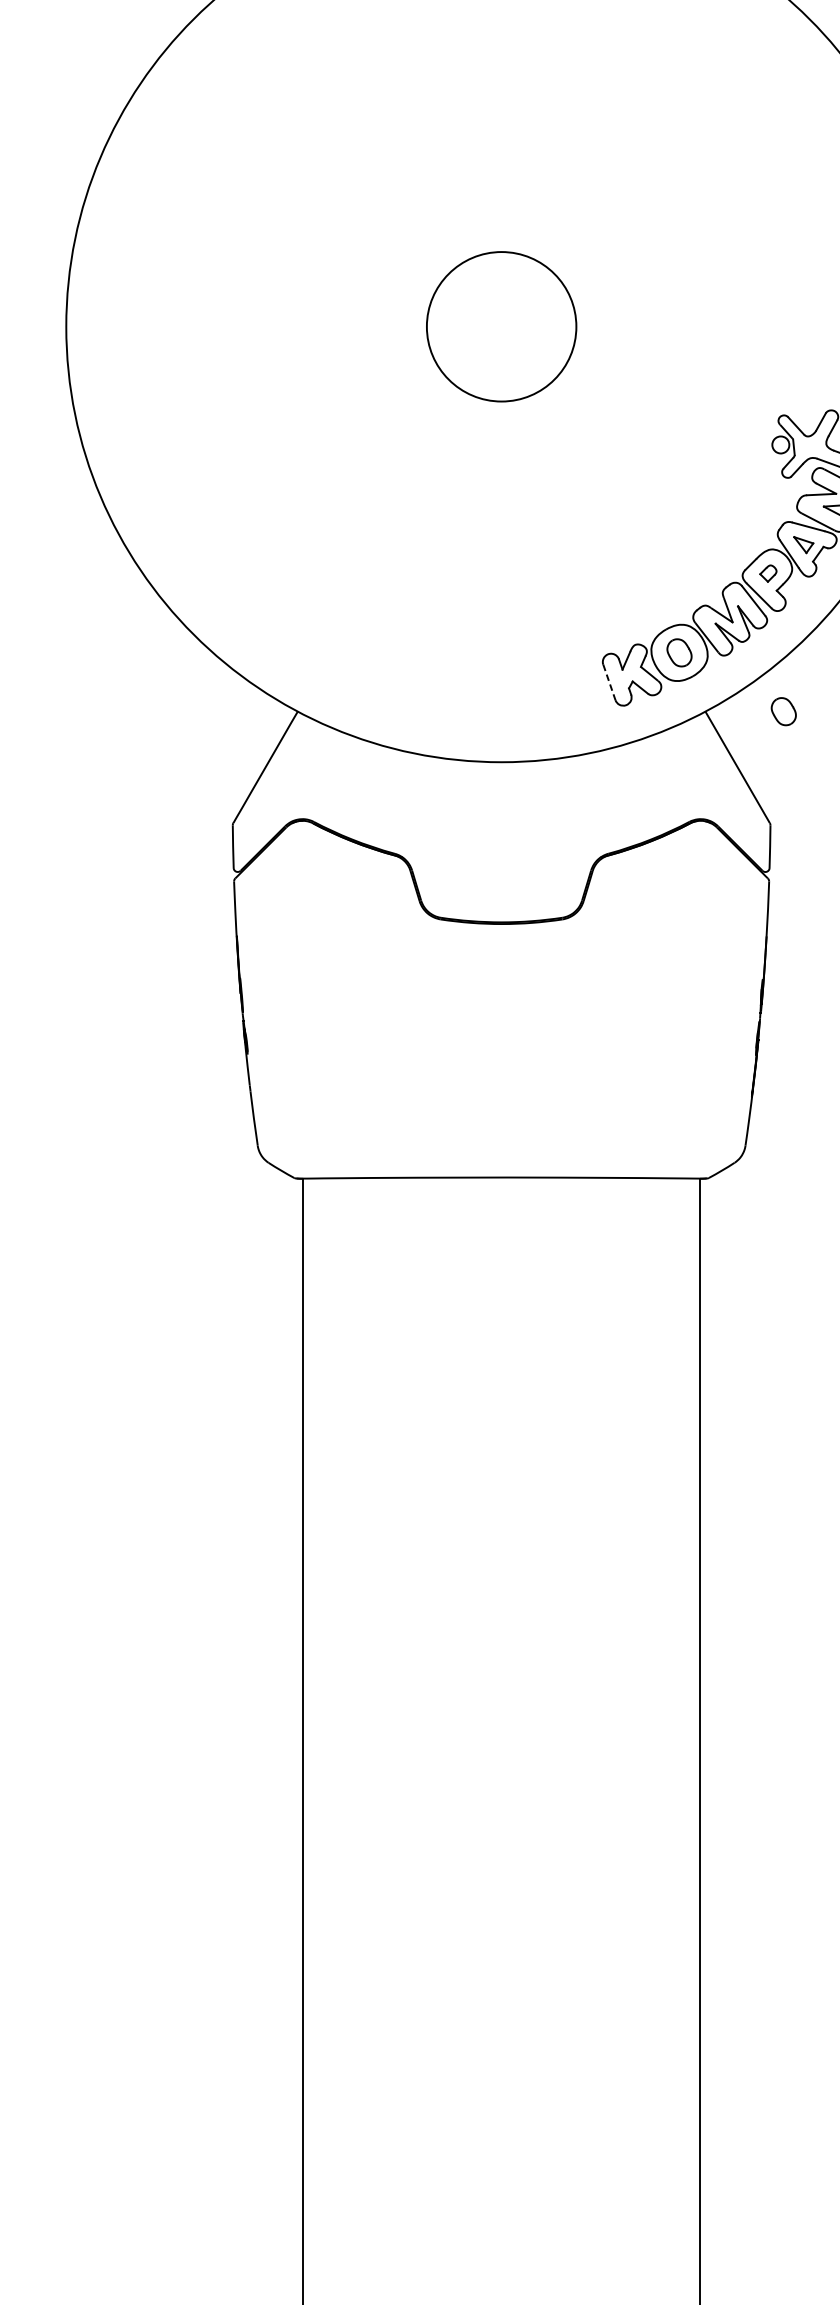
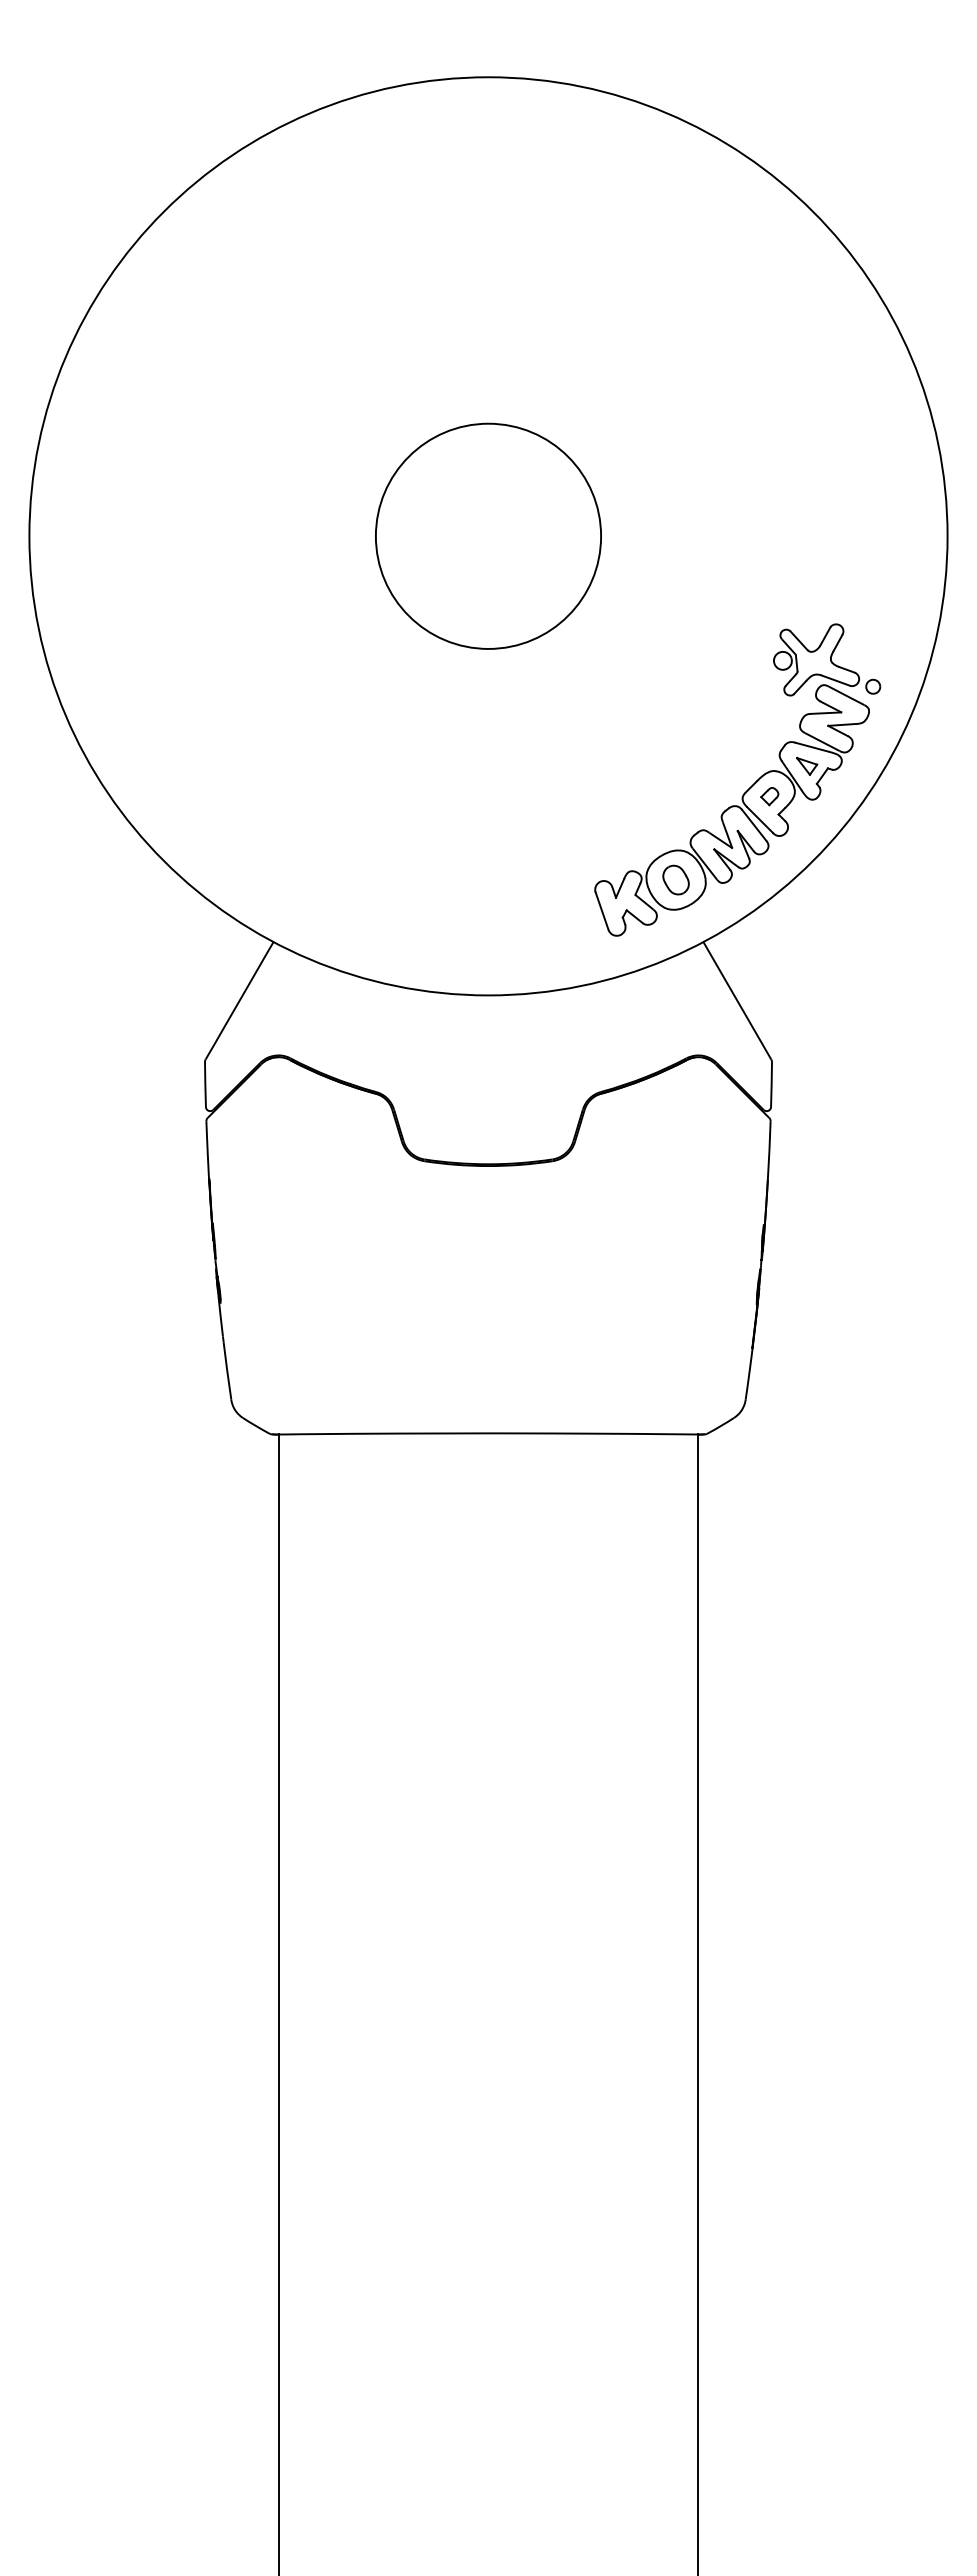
circle: (501, 326) -> (488, 535), size x1.43
line: (609, 682) -> (602, 911), dashed -> solid
part: (783, 711) -> (785, 941), removed

